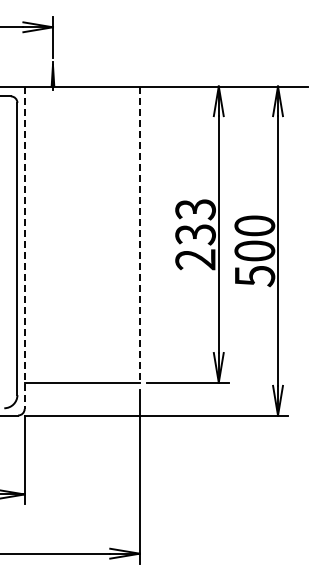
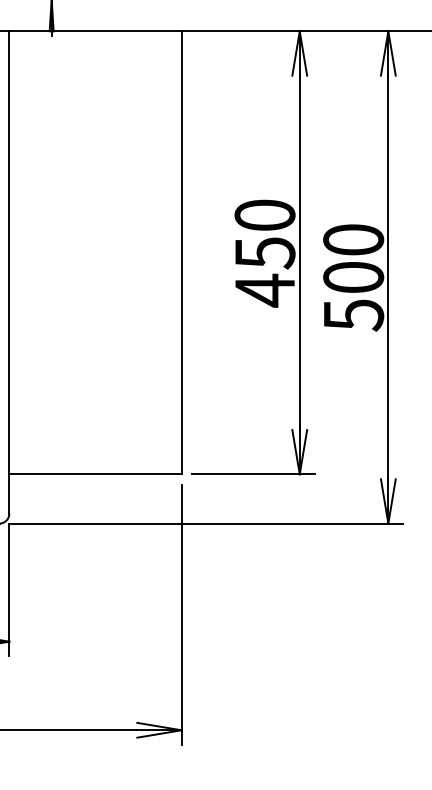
line: (139, 235) -> (181, 254), dashed -> solid
text: (195, 235) -> (264, 254), 233 -> 450
line: (24, 248) -> (9, 273), dashed -> solid

